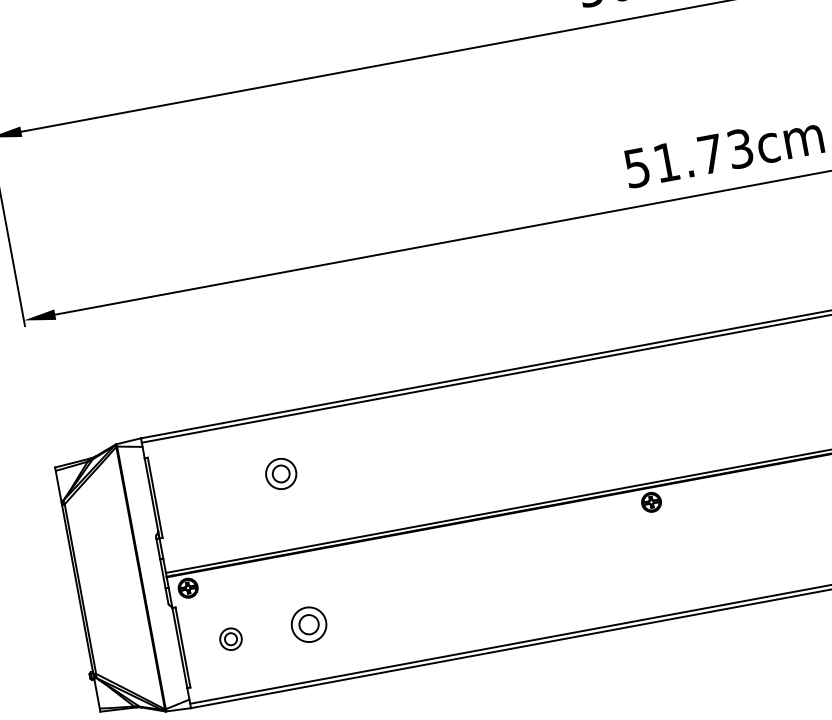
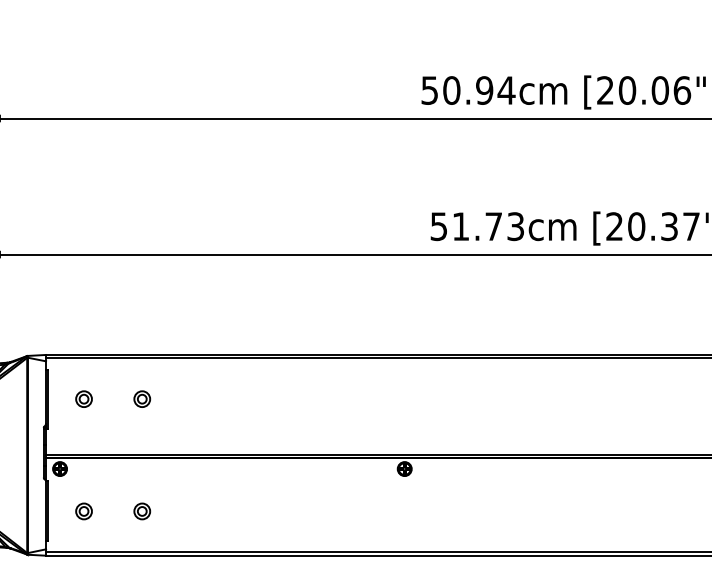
part: (281, 472) -> (142, 398), size x0.71
part: (202, 487) -> (83, 398), added
part: (309, 624) -> (142, 511), size x0.62

